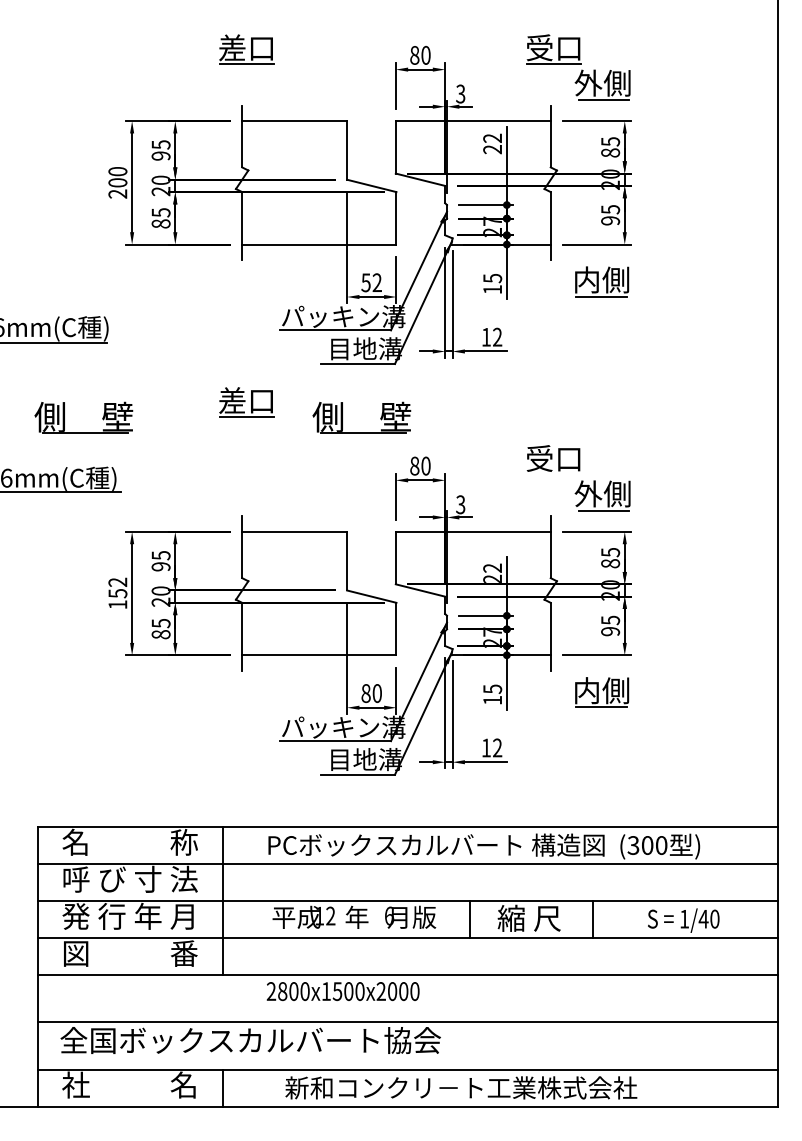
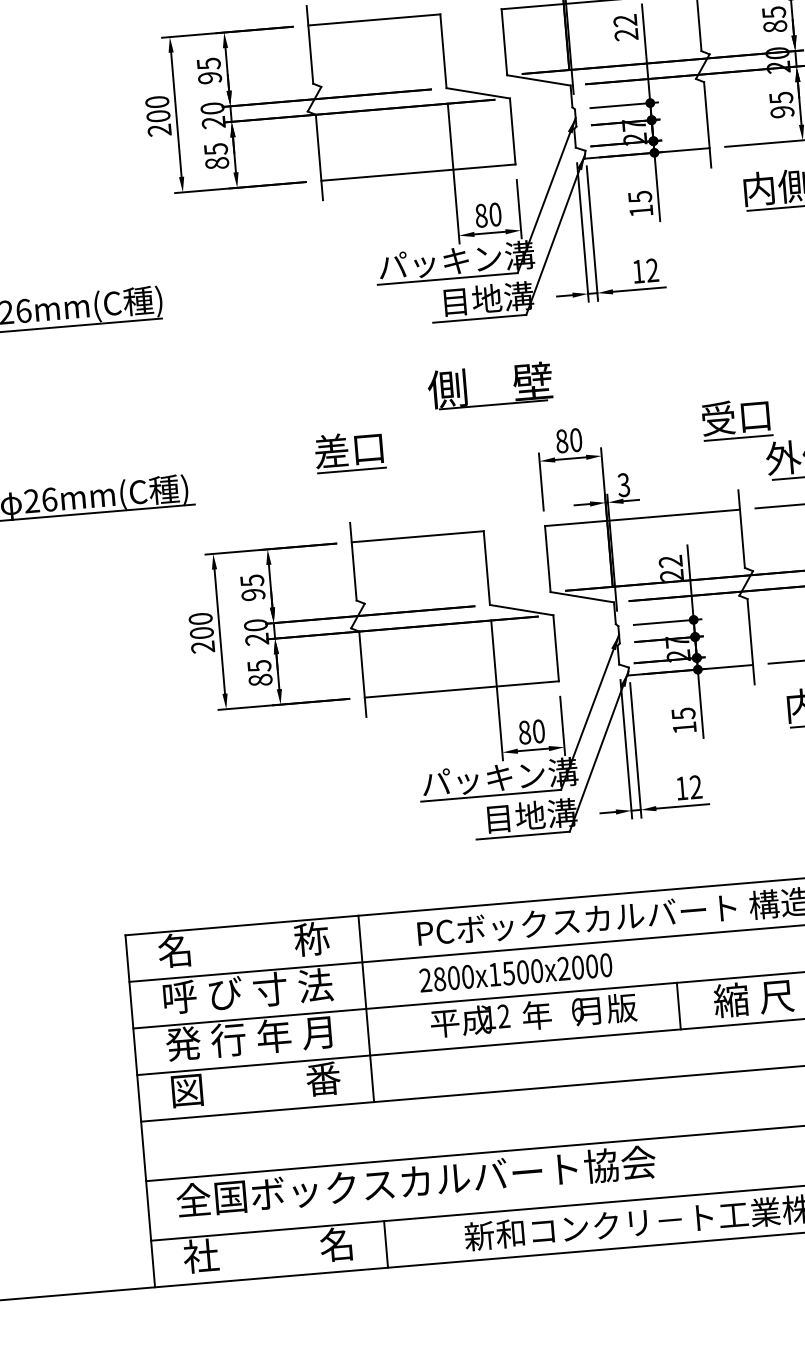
text: (371, 282) -> (488, 214), 52 -> 80
part: (246, 402) -> (349, 452), moved
part: (83, 432) -> (141, 434), removed
line: (554, 475) -> (738, 438), added
text: (117, 593) -> (201, 633), 152 -> 200
text: (342, 991) -> (515, 972), moved

